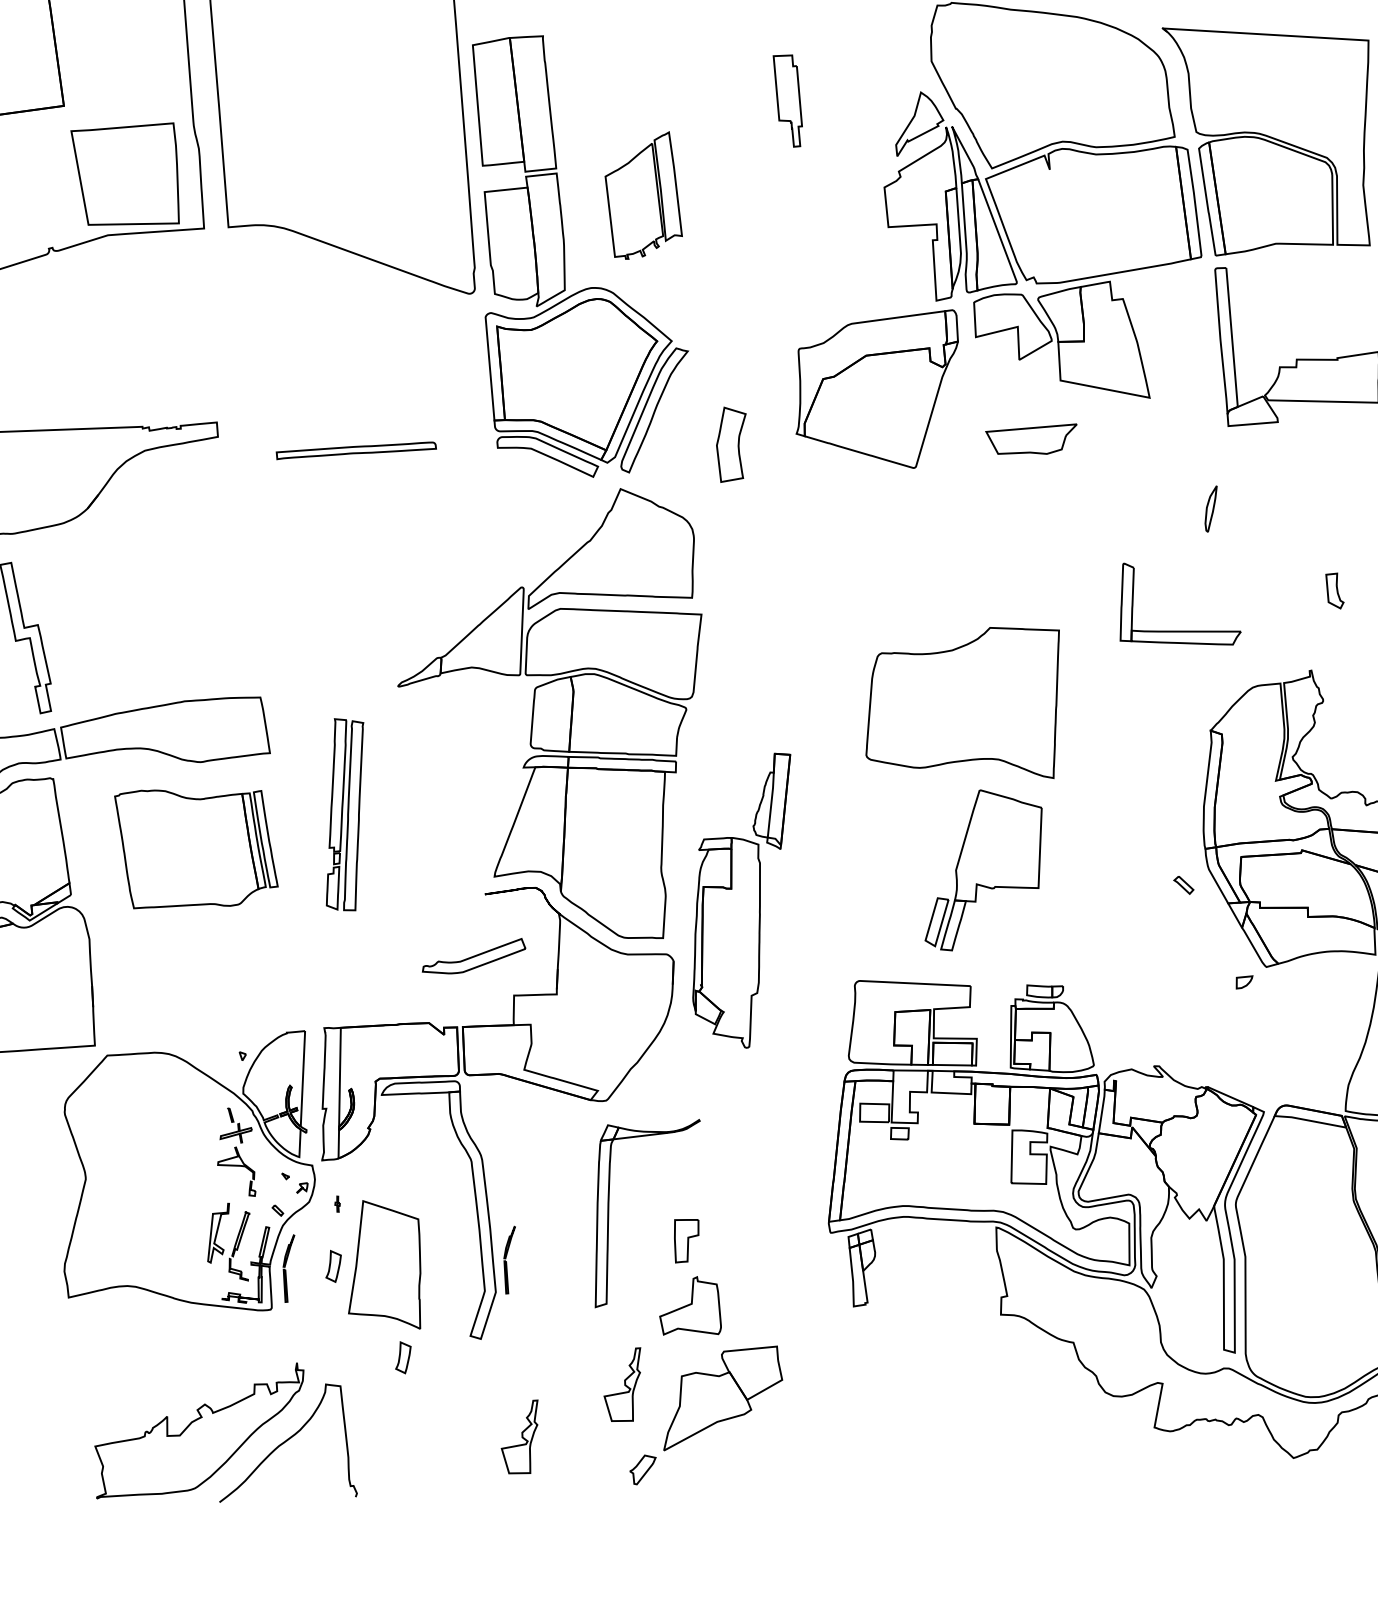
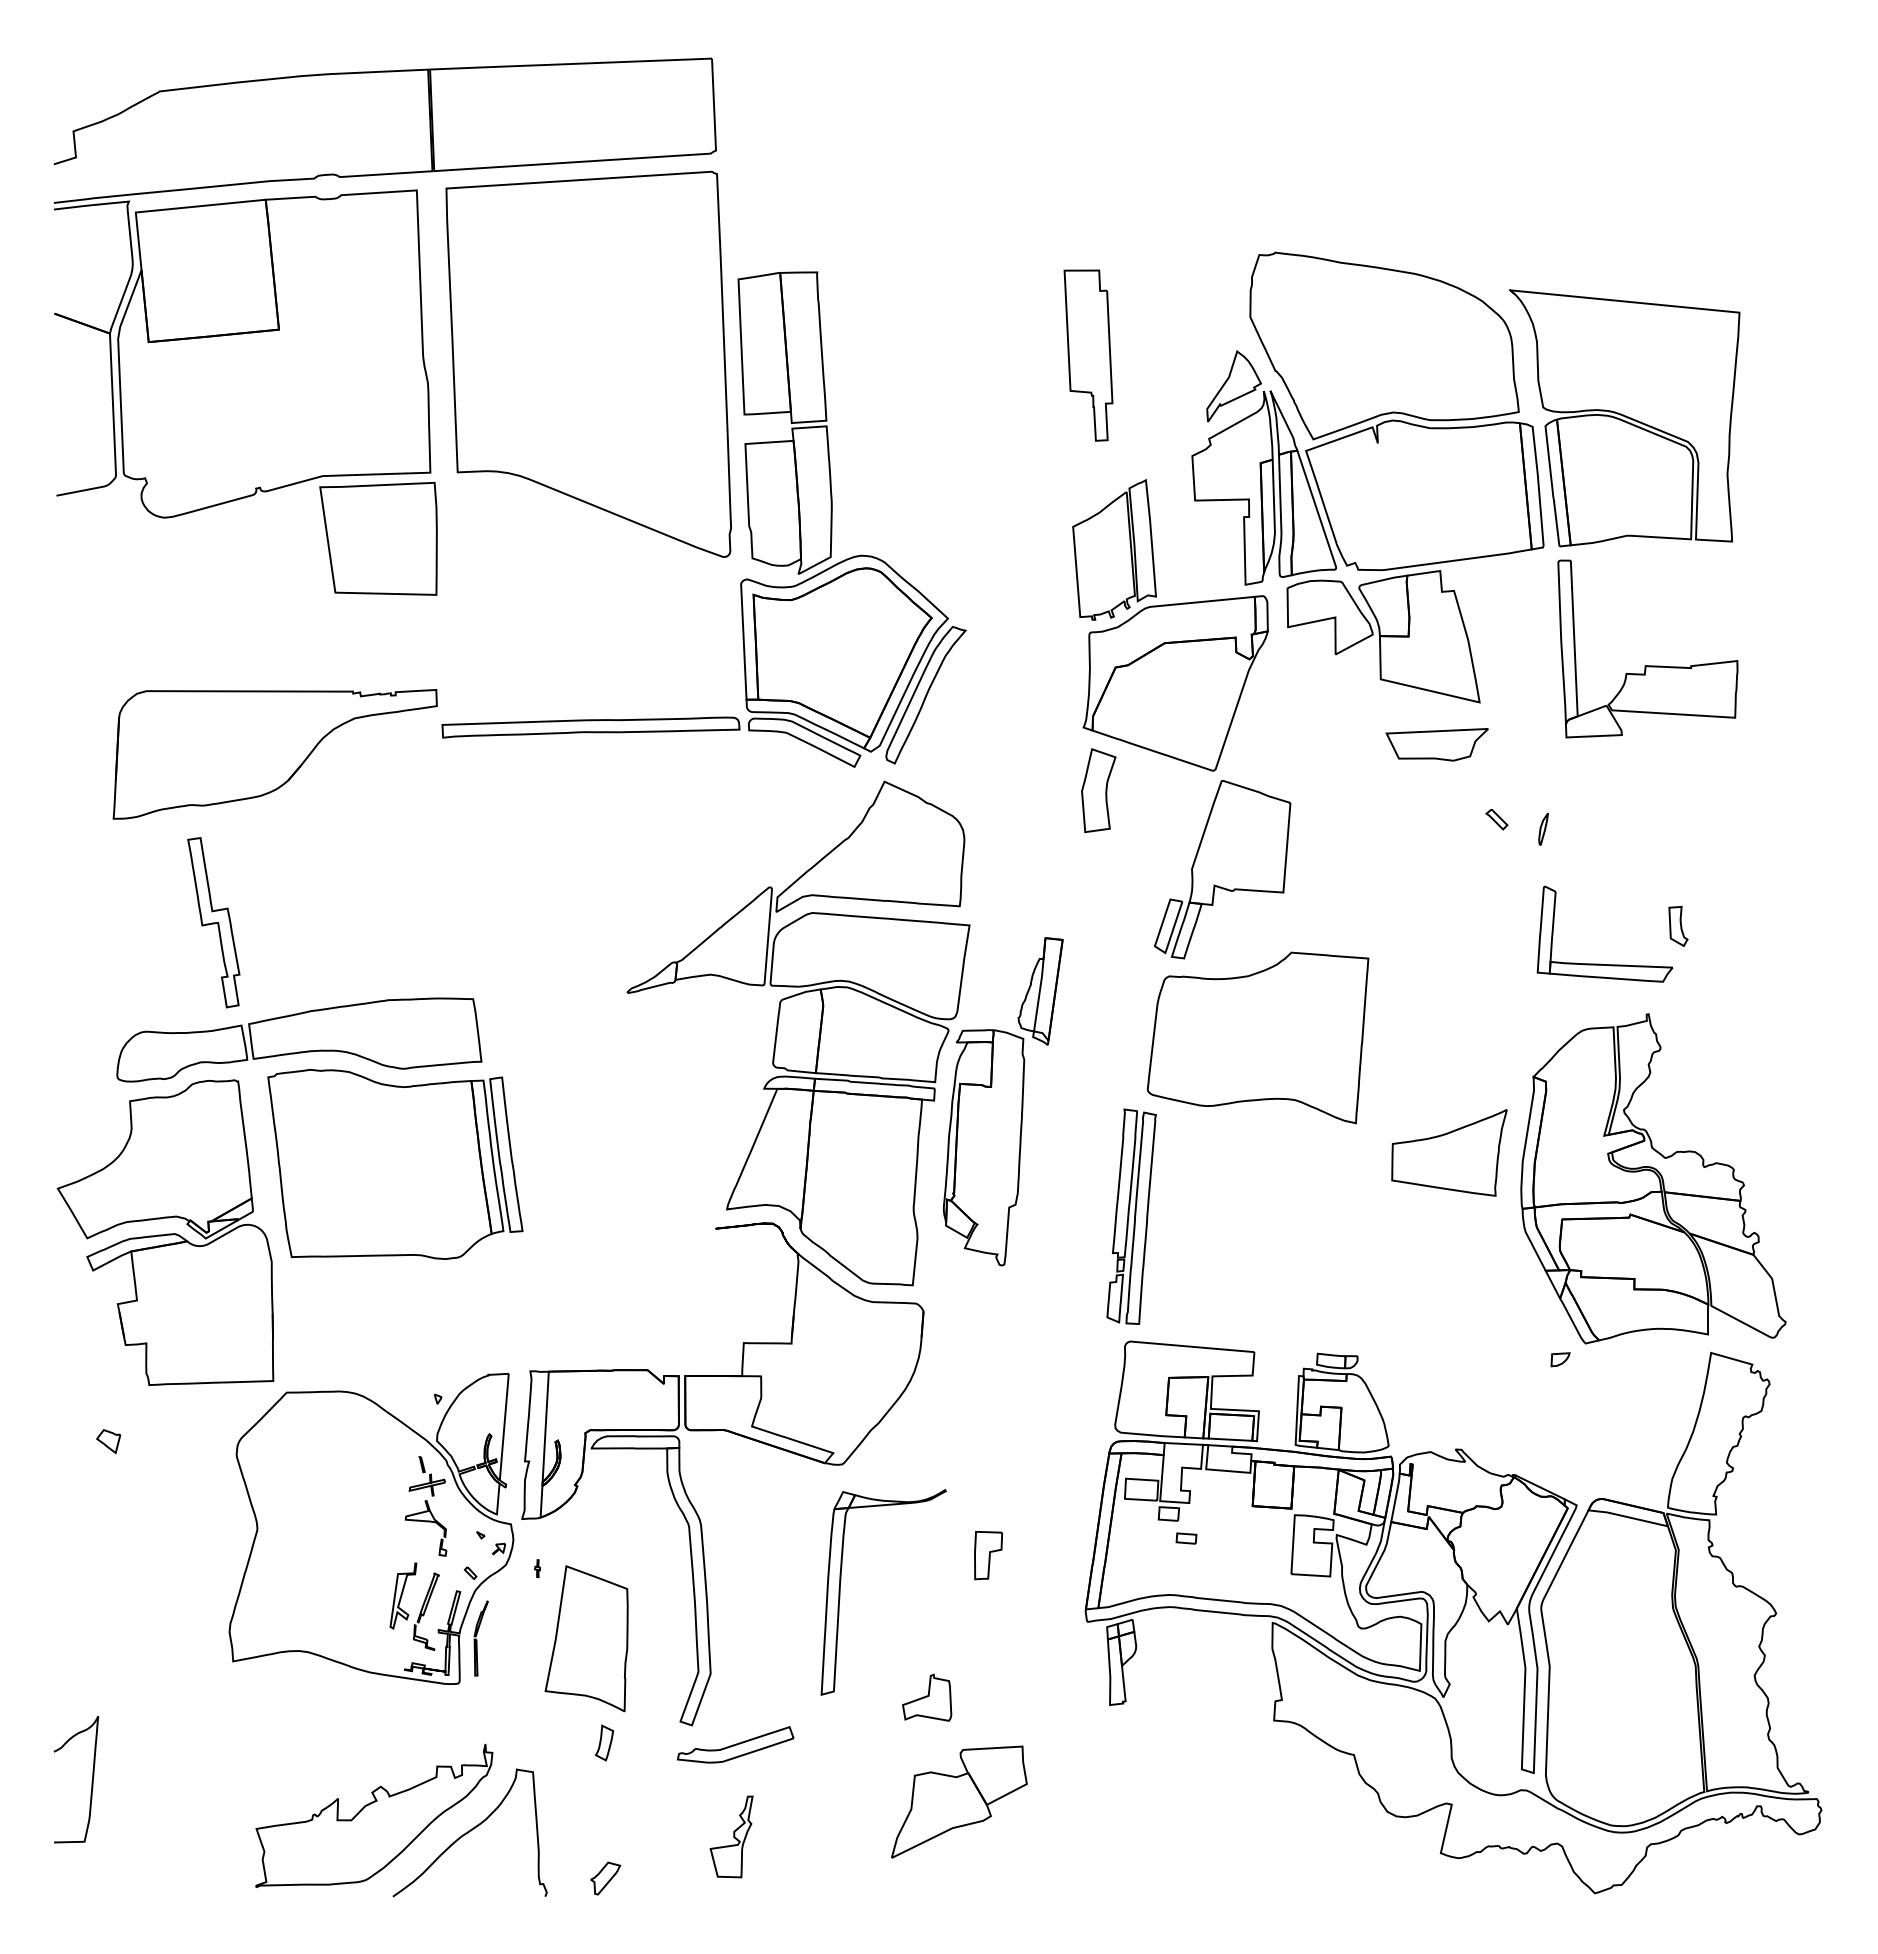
part: (788, 101) -> (1088, 355), size x1.67
part: (125, 174) -> (378, 538), moved
part: (643, 195) -> (1114, 549), moved
part: (1031, 440) -> (1436, 744), moved
part: (731, 444) -> (1098, 790), moved
part: (355, 450) -> (590, 727), size x1.67
part: (1211, 508) -> (1543, 828), size x0.62
part: (1176, 630) -> (1600, 963), moved
part: (1138, 801) -> (1449, 1152), added
part: (344, 814) -> (1131, 1216), moved
part: (196, 847) -> (395, 1164), size x1.43
part: (983, 869) -> (1222, 869), moved
part: (1183, 885) -> (1496, 819), moved
part: (742, 901) -> (1002, 1101), moved
part: (473, 956) -> (735, 1744), moved
part: (916, 1155) -> (1186, 1538), added
part: (687, 1240) -> (988, 1555), moved
part: (509, 1260) -> (727, 1638), removed
part: (333, 1266) -> (530, 1637), removed
part: (690, 1305) -> (927, 1697), size x0.71
part: (622, 1384) -> (848, 1782), removed
part: (643, 1469) -> (605, 1878), moved

